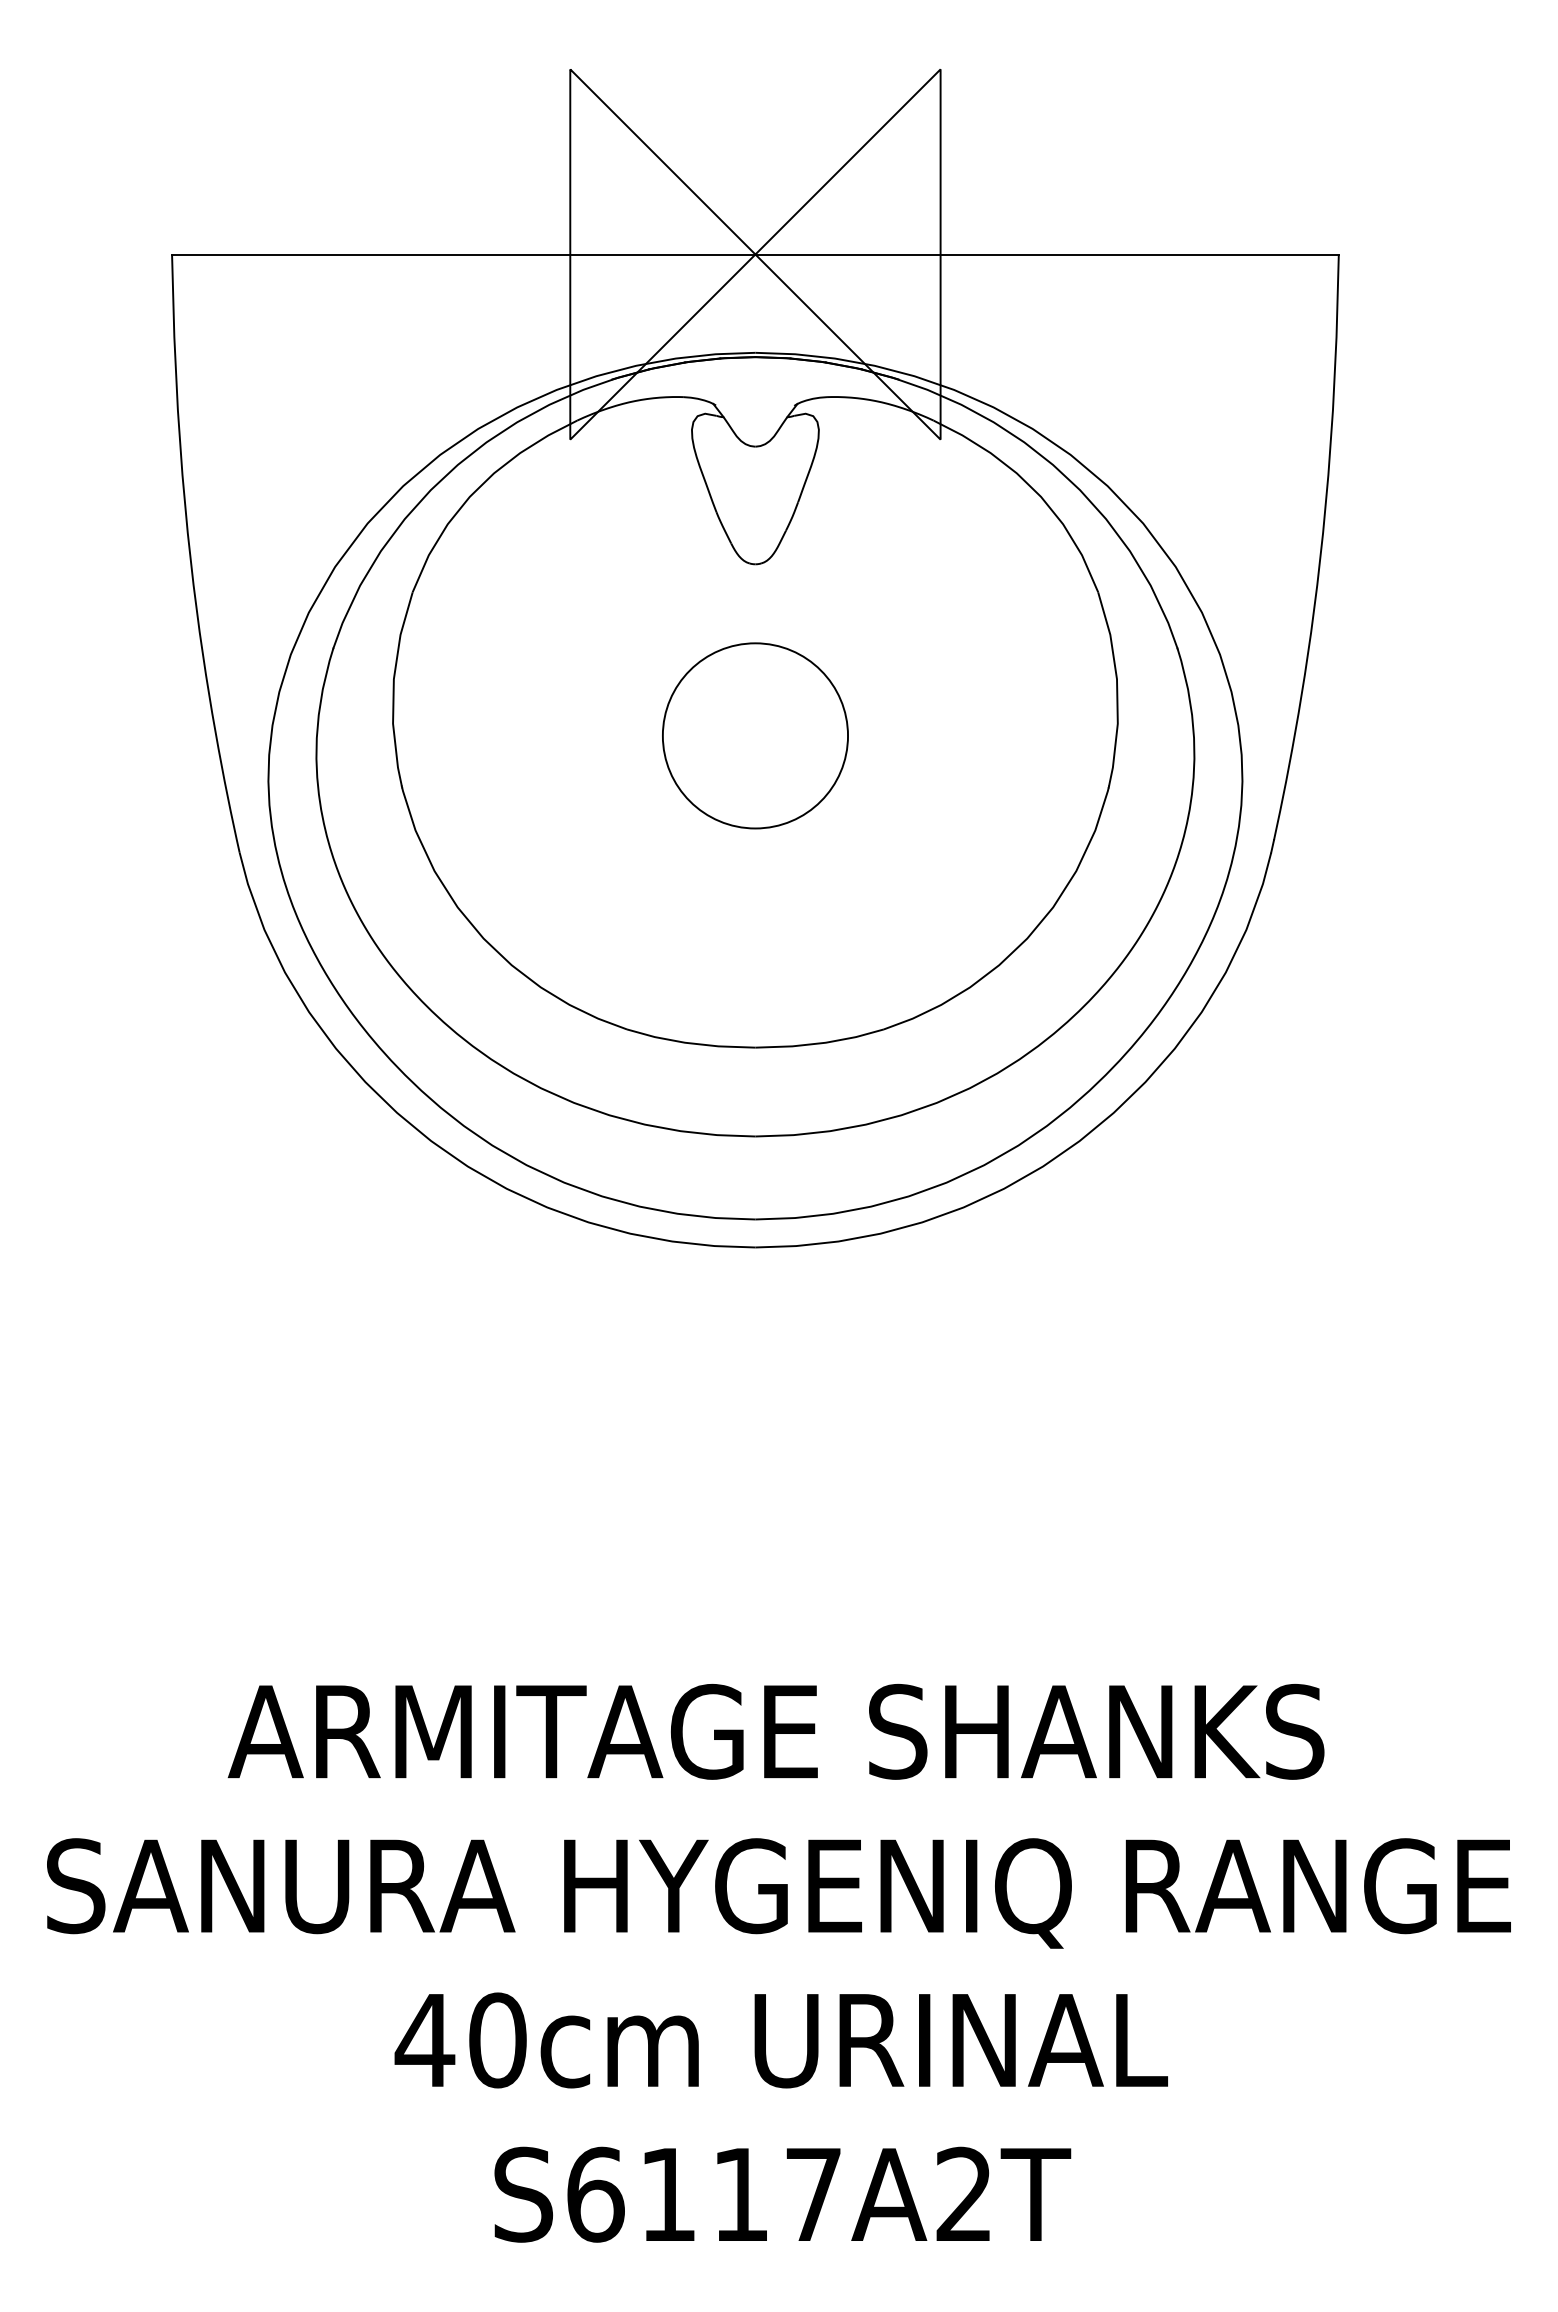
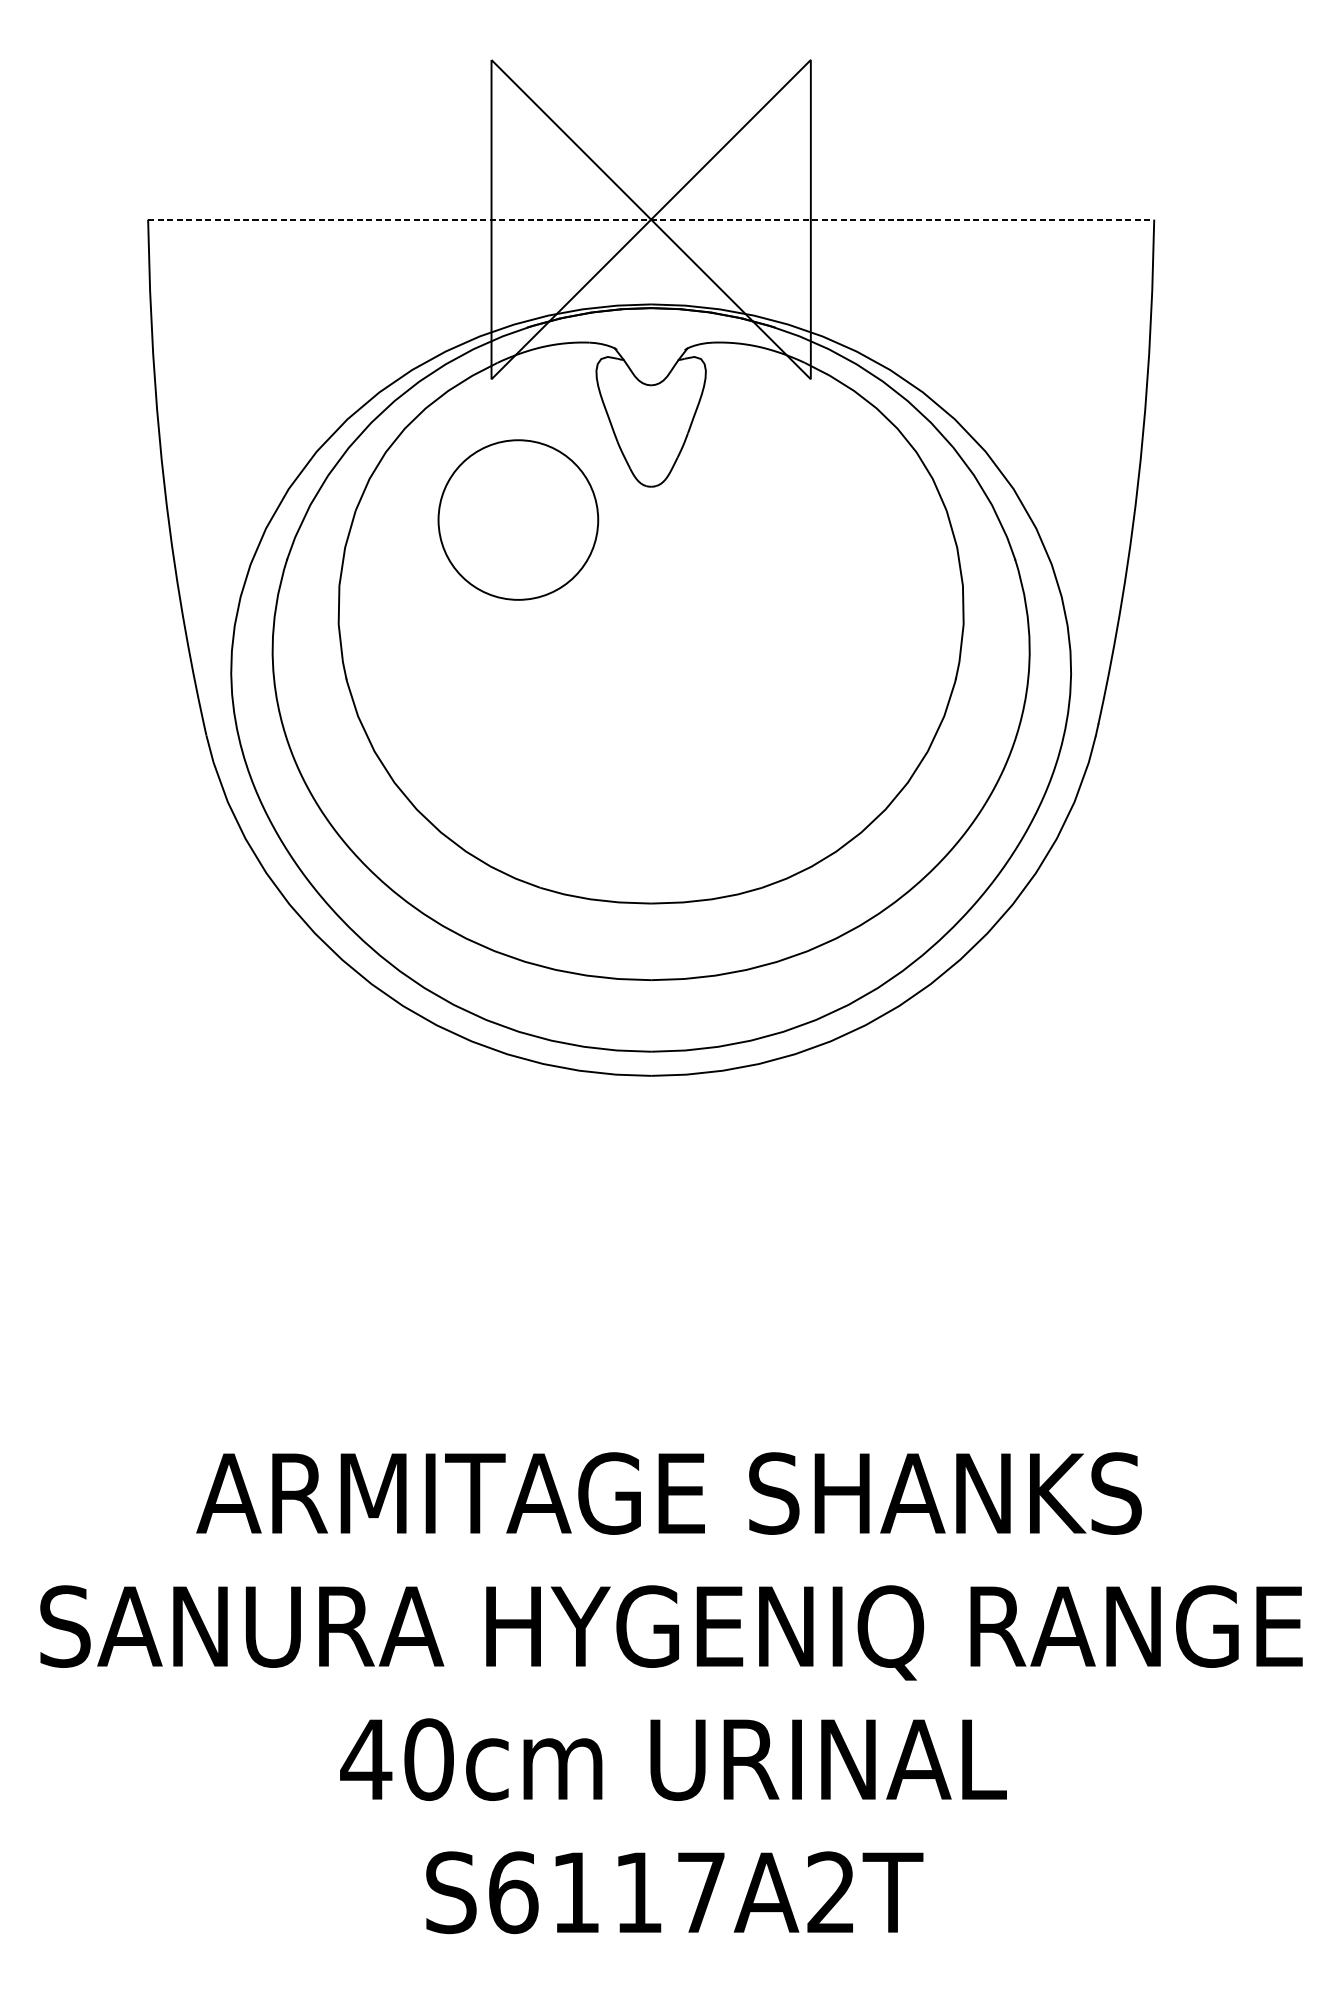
line: (755, 254) -> (651, 219), solid -> dashed
circle: (755, 735) -> (518, 519), moved

